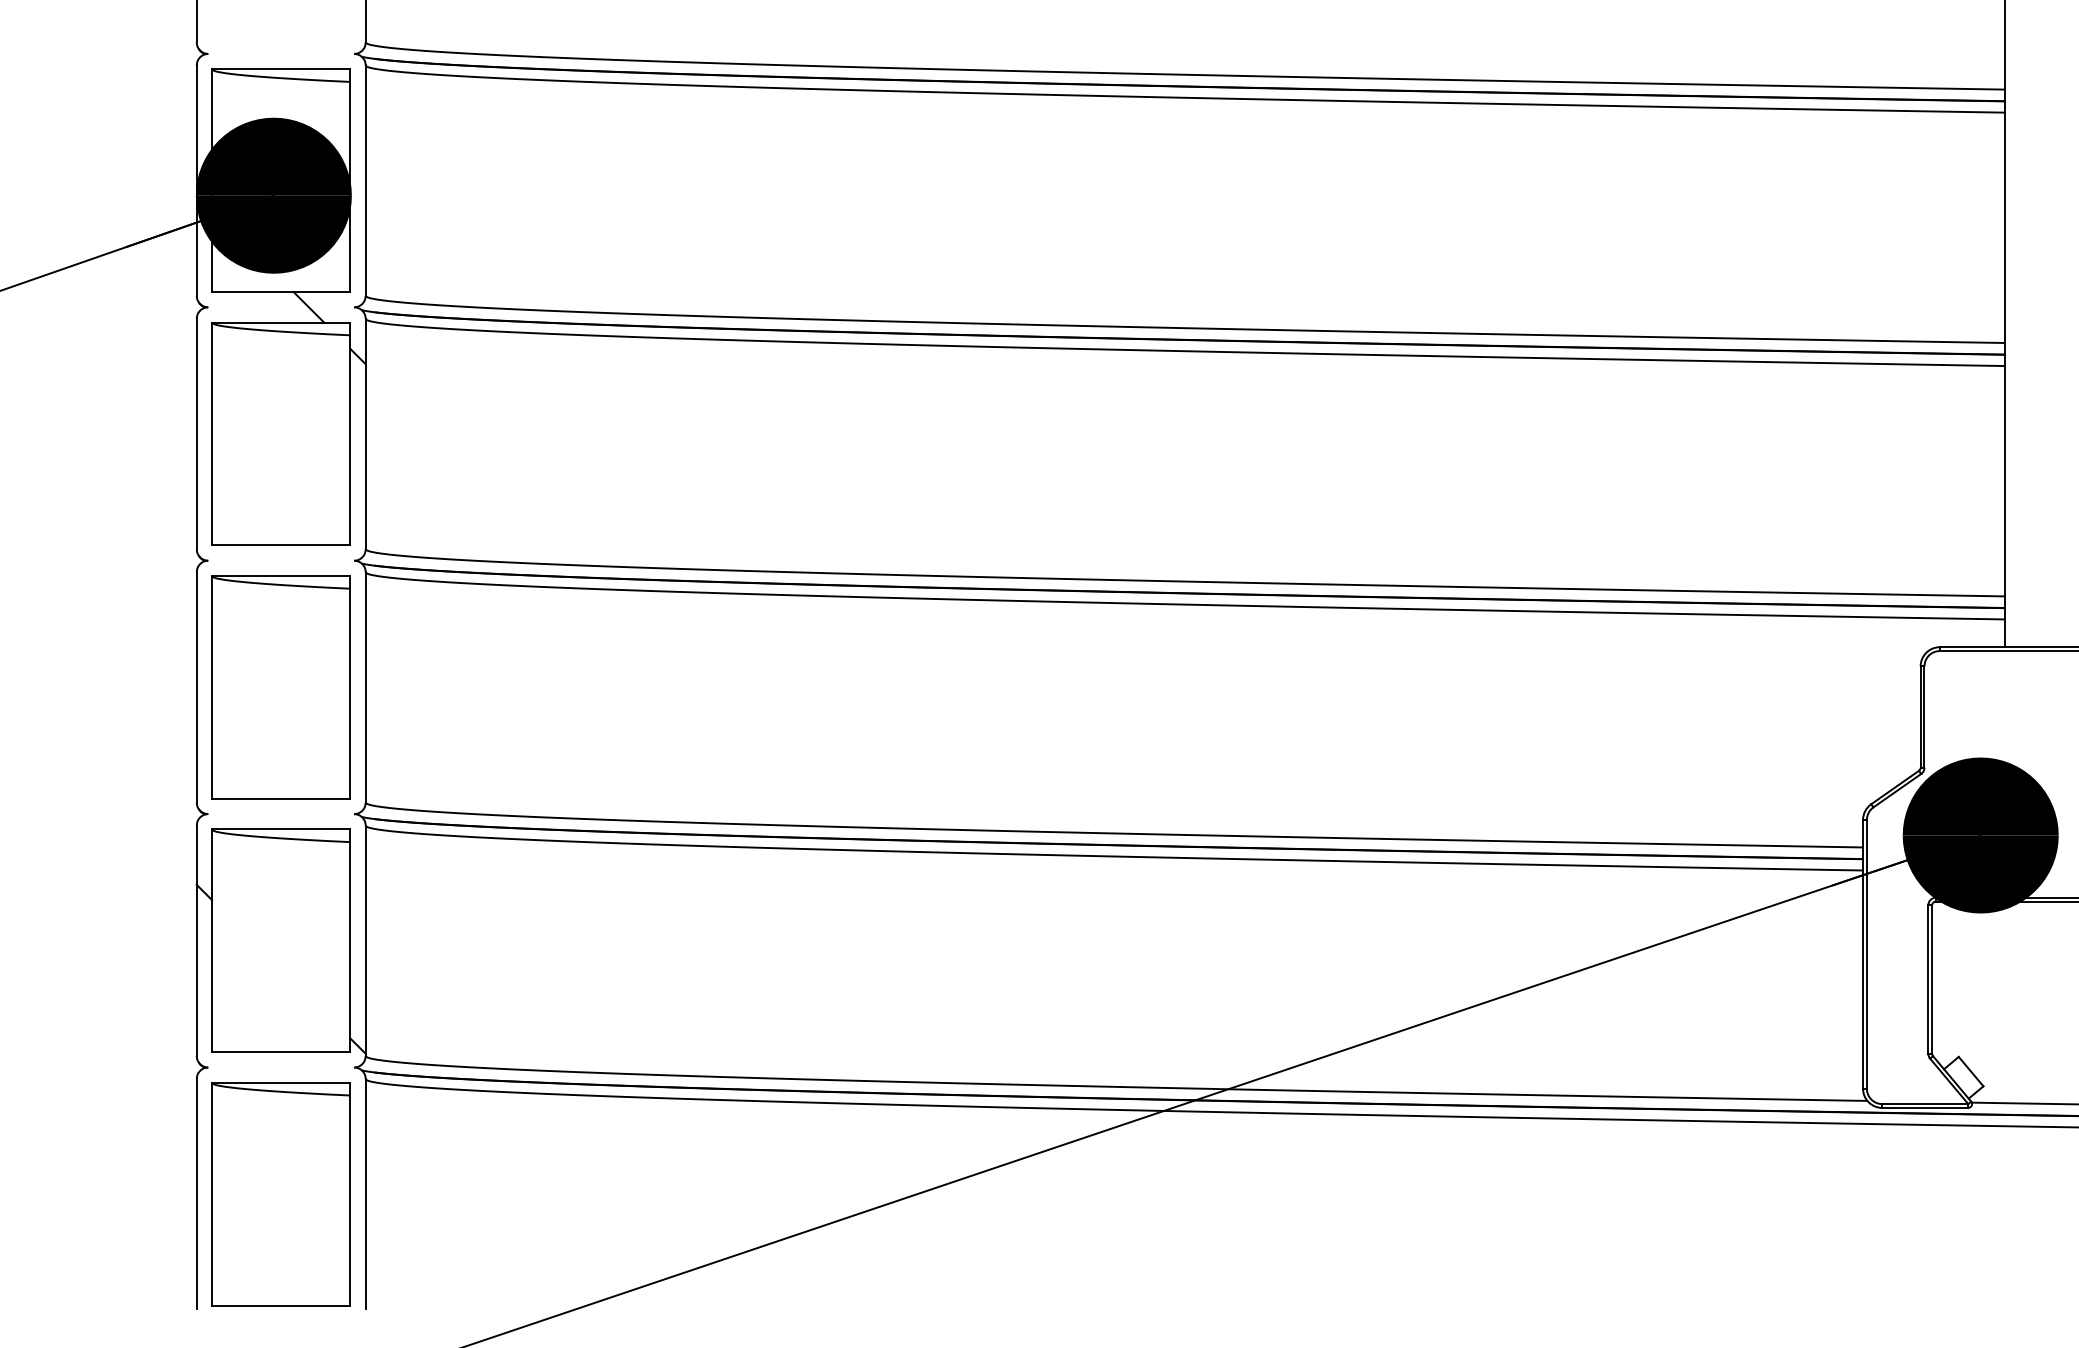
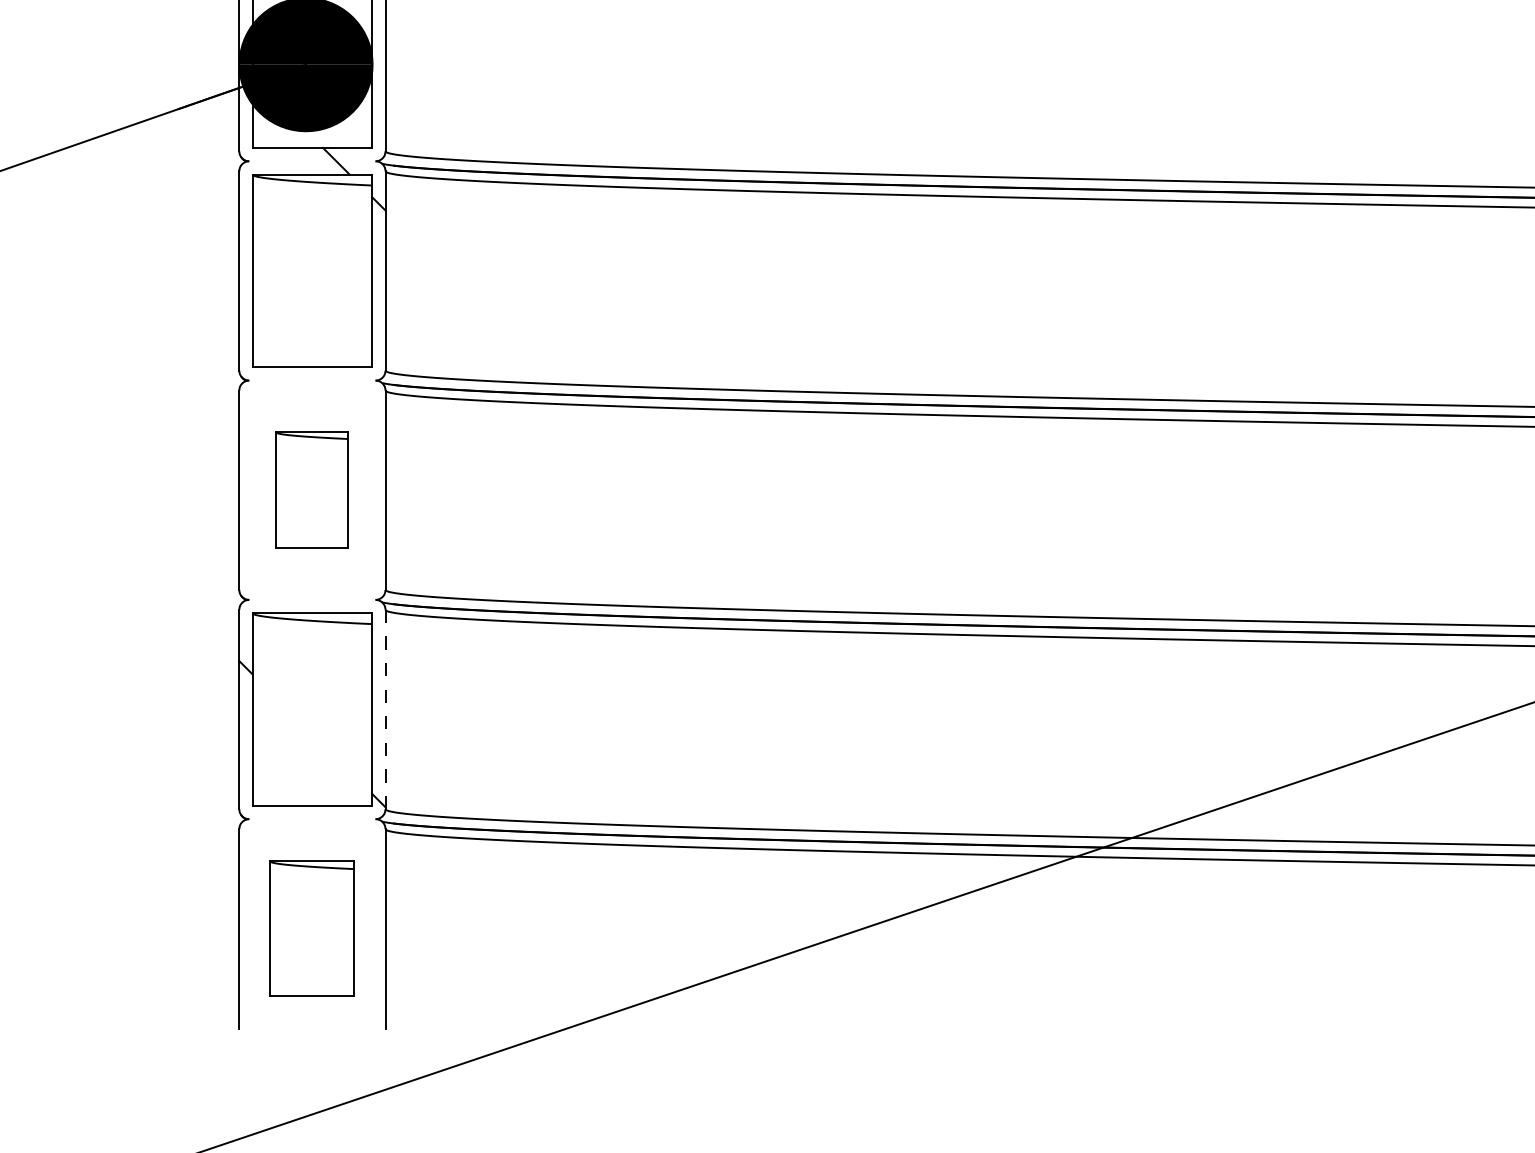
part: (280, 687) -> (311, 490), size x0.6
line: (365, 941) -> (385, 710), solid -> dashed
part: (280, 1194) -> (311, 929), size x0.7

